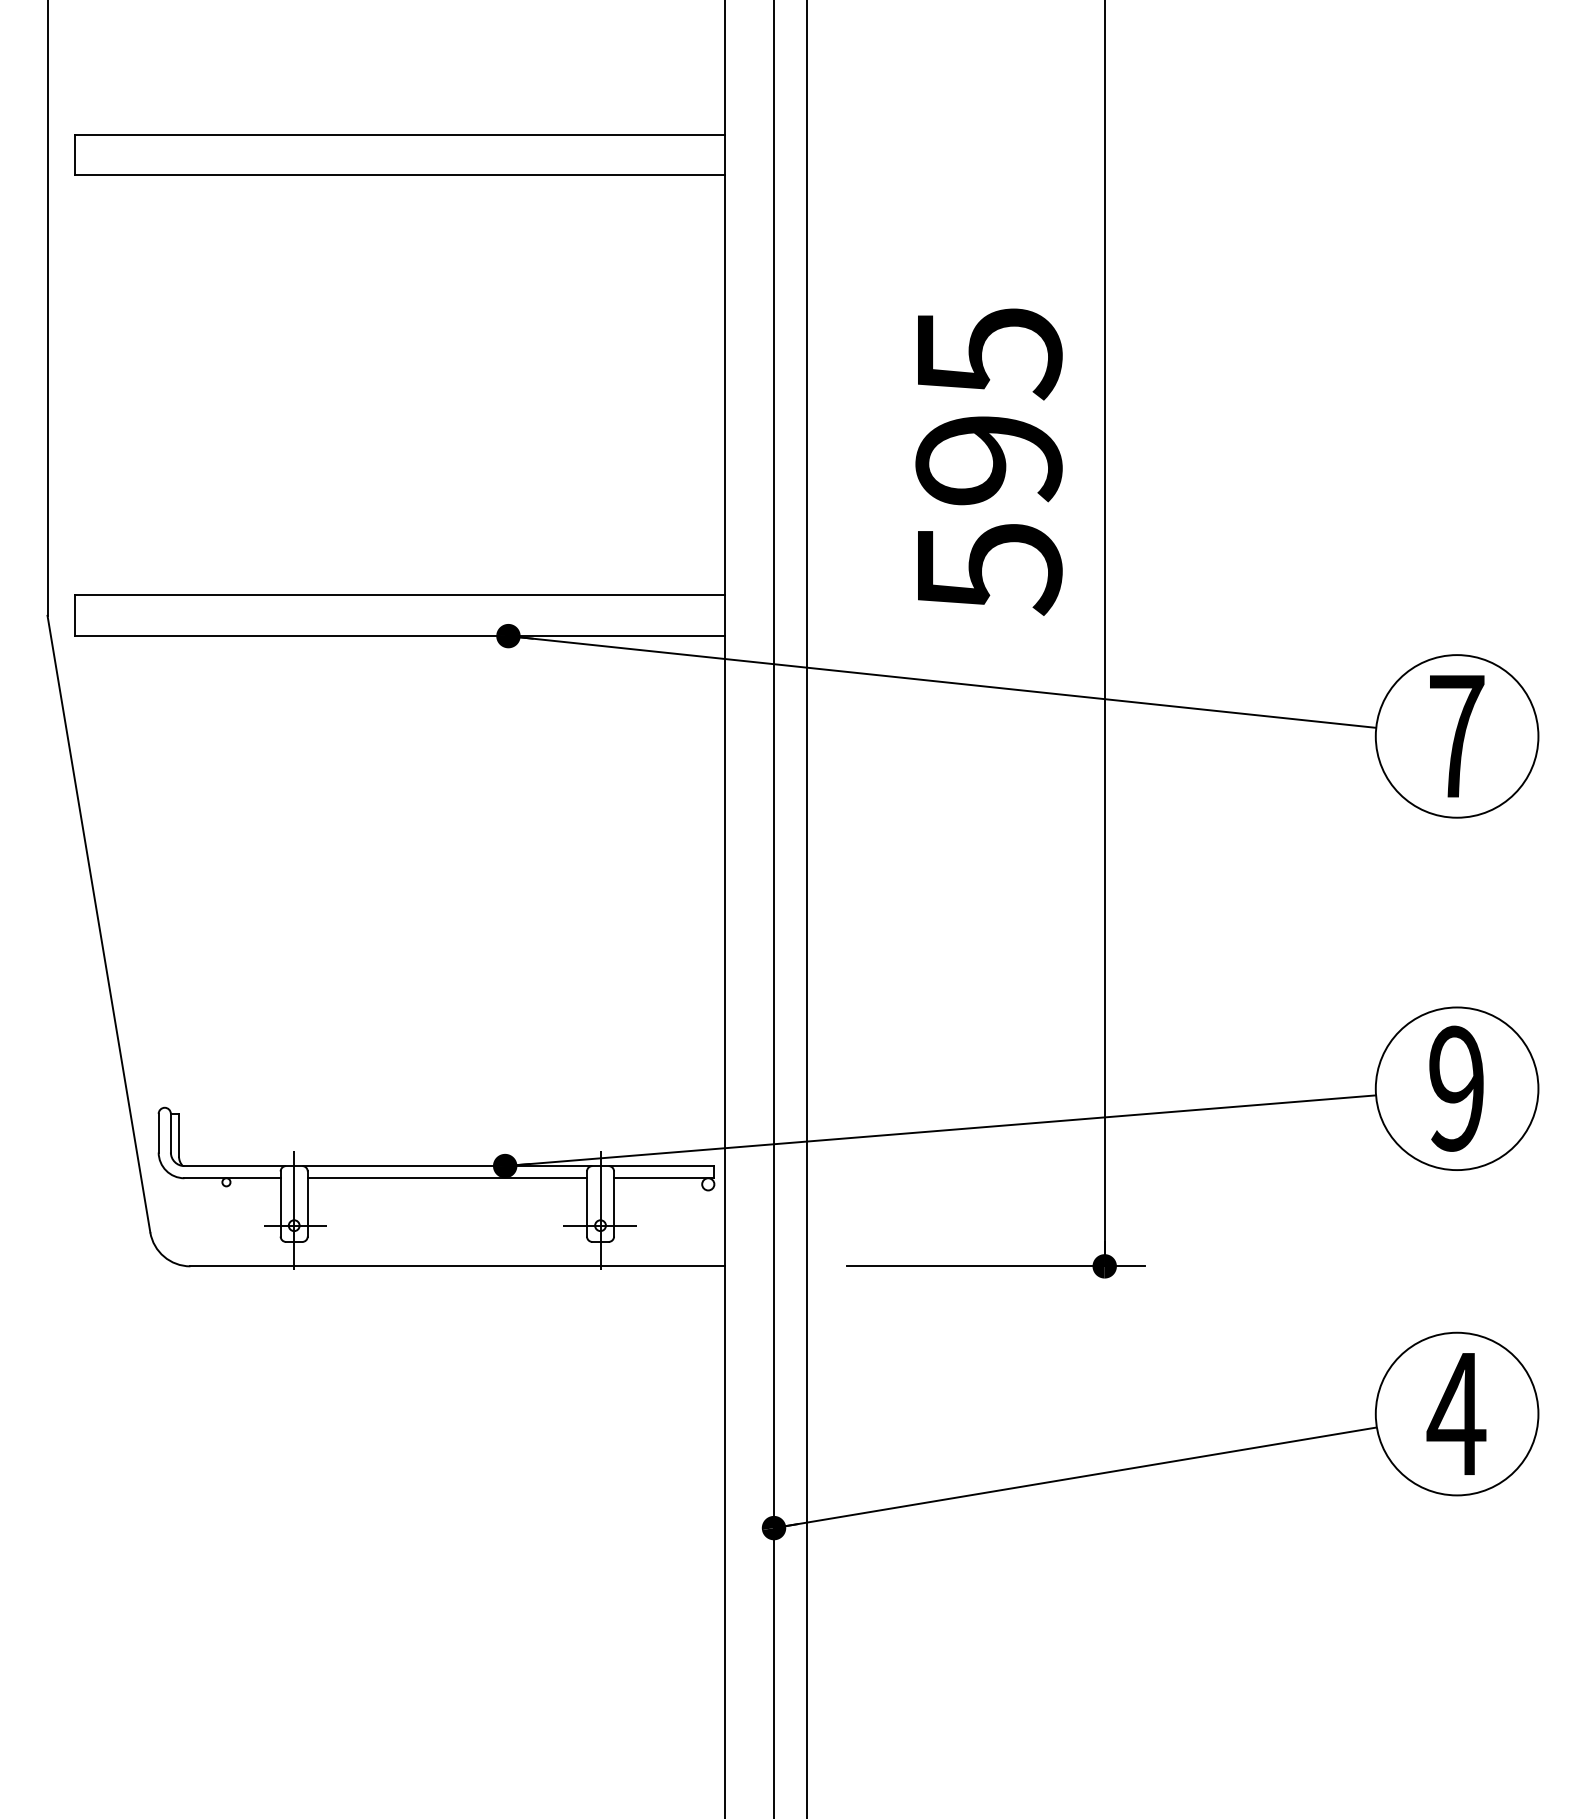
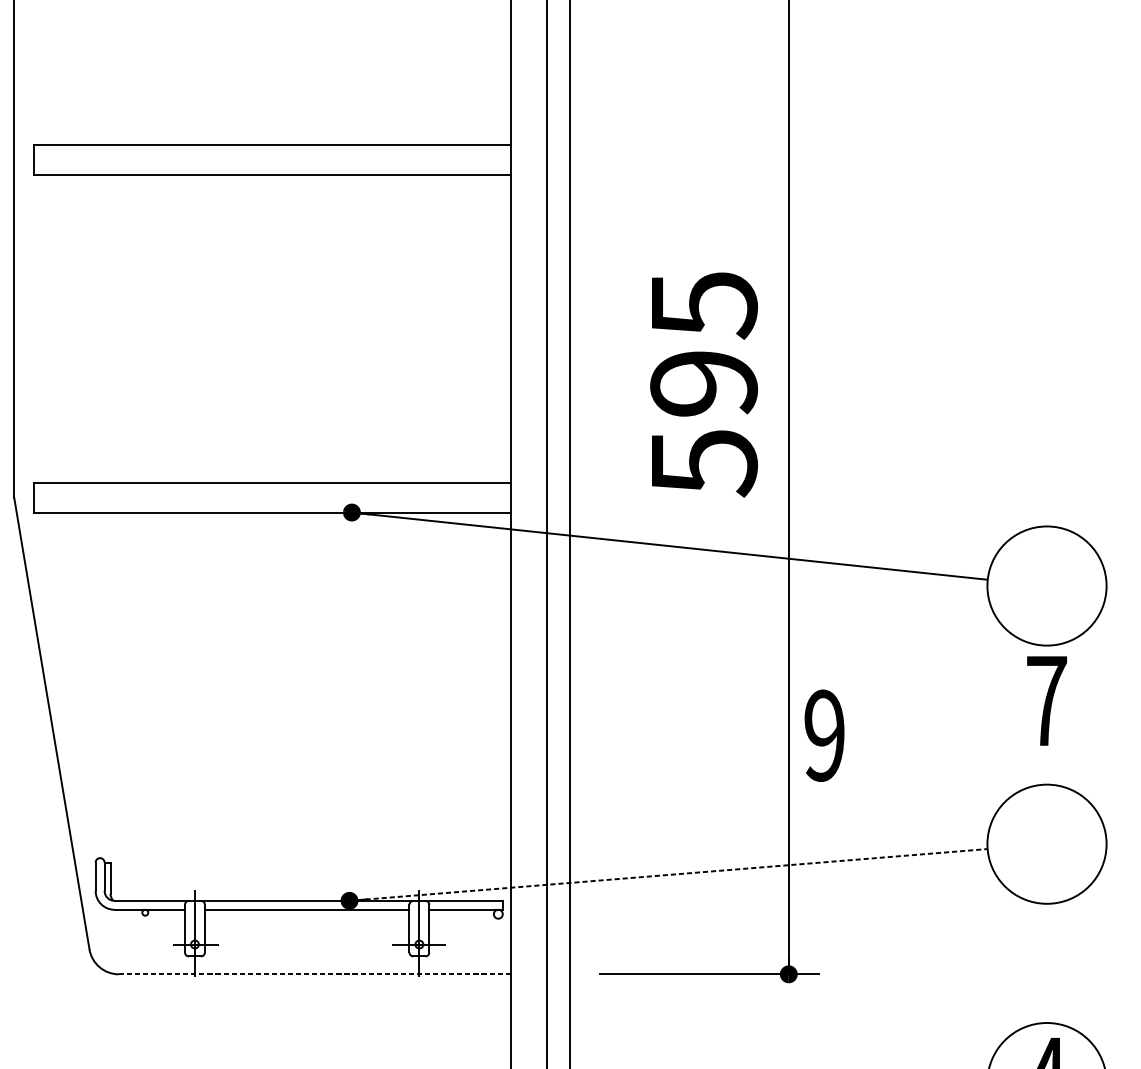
text: (1457, 736) -> (1047, 701), moved
text: (1456, 1088) -> (824, 735), moved
line: (940, 1130) -> (668, 874), solid -> dashed
line: (457, 1266) -> (314, 974), solid -> dashed

